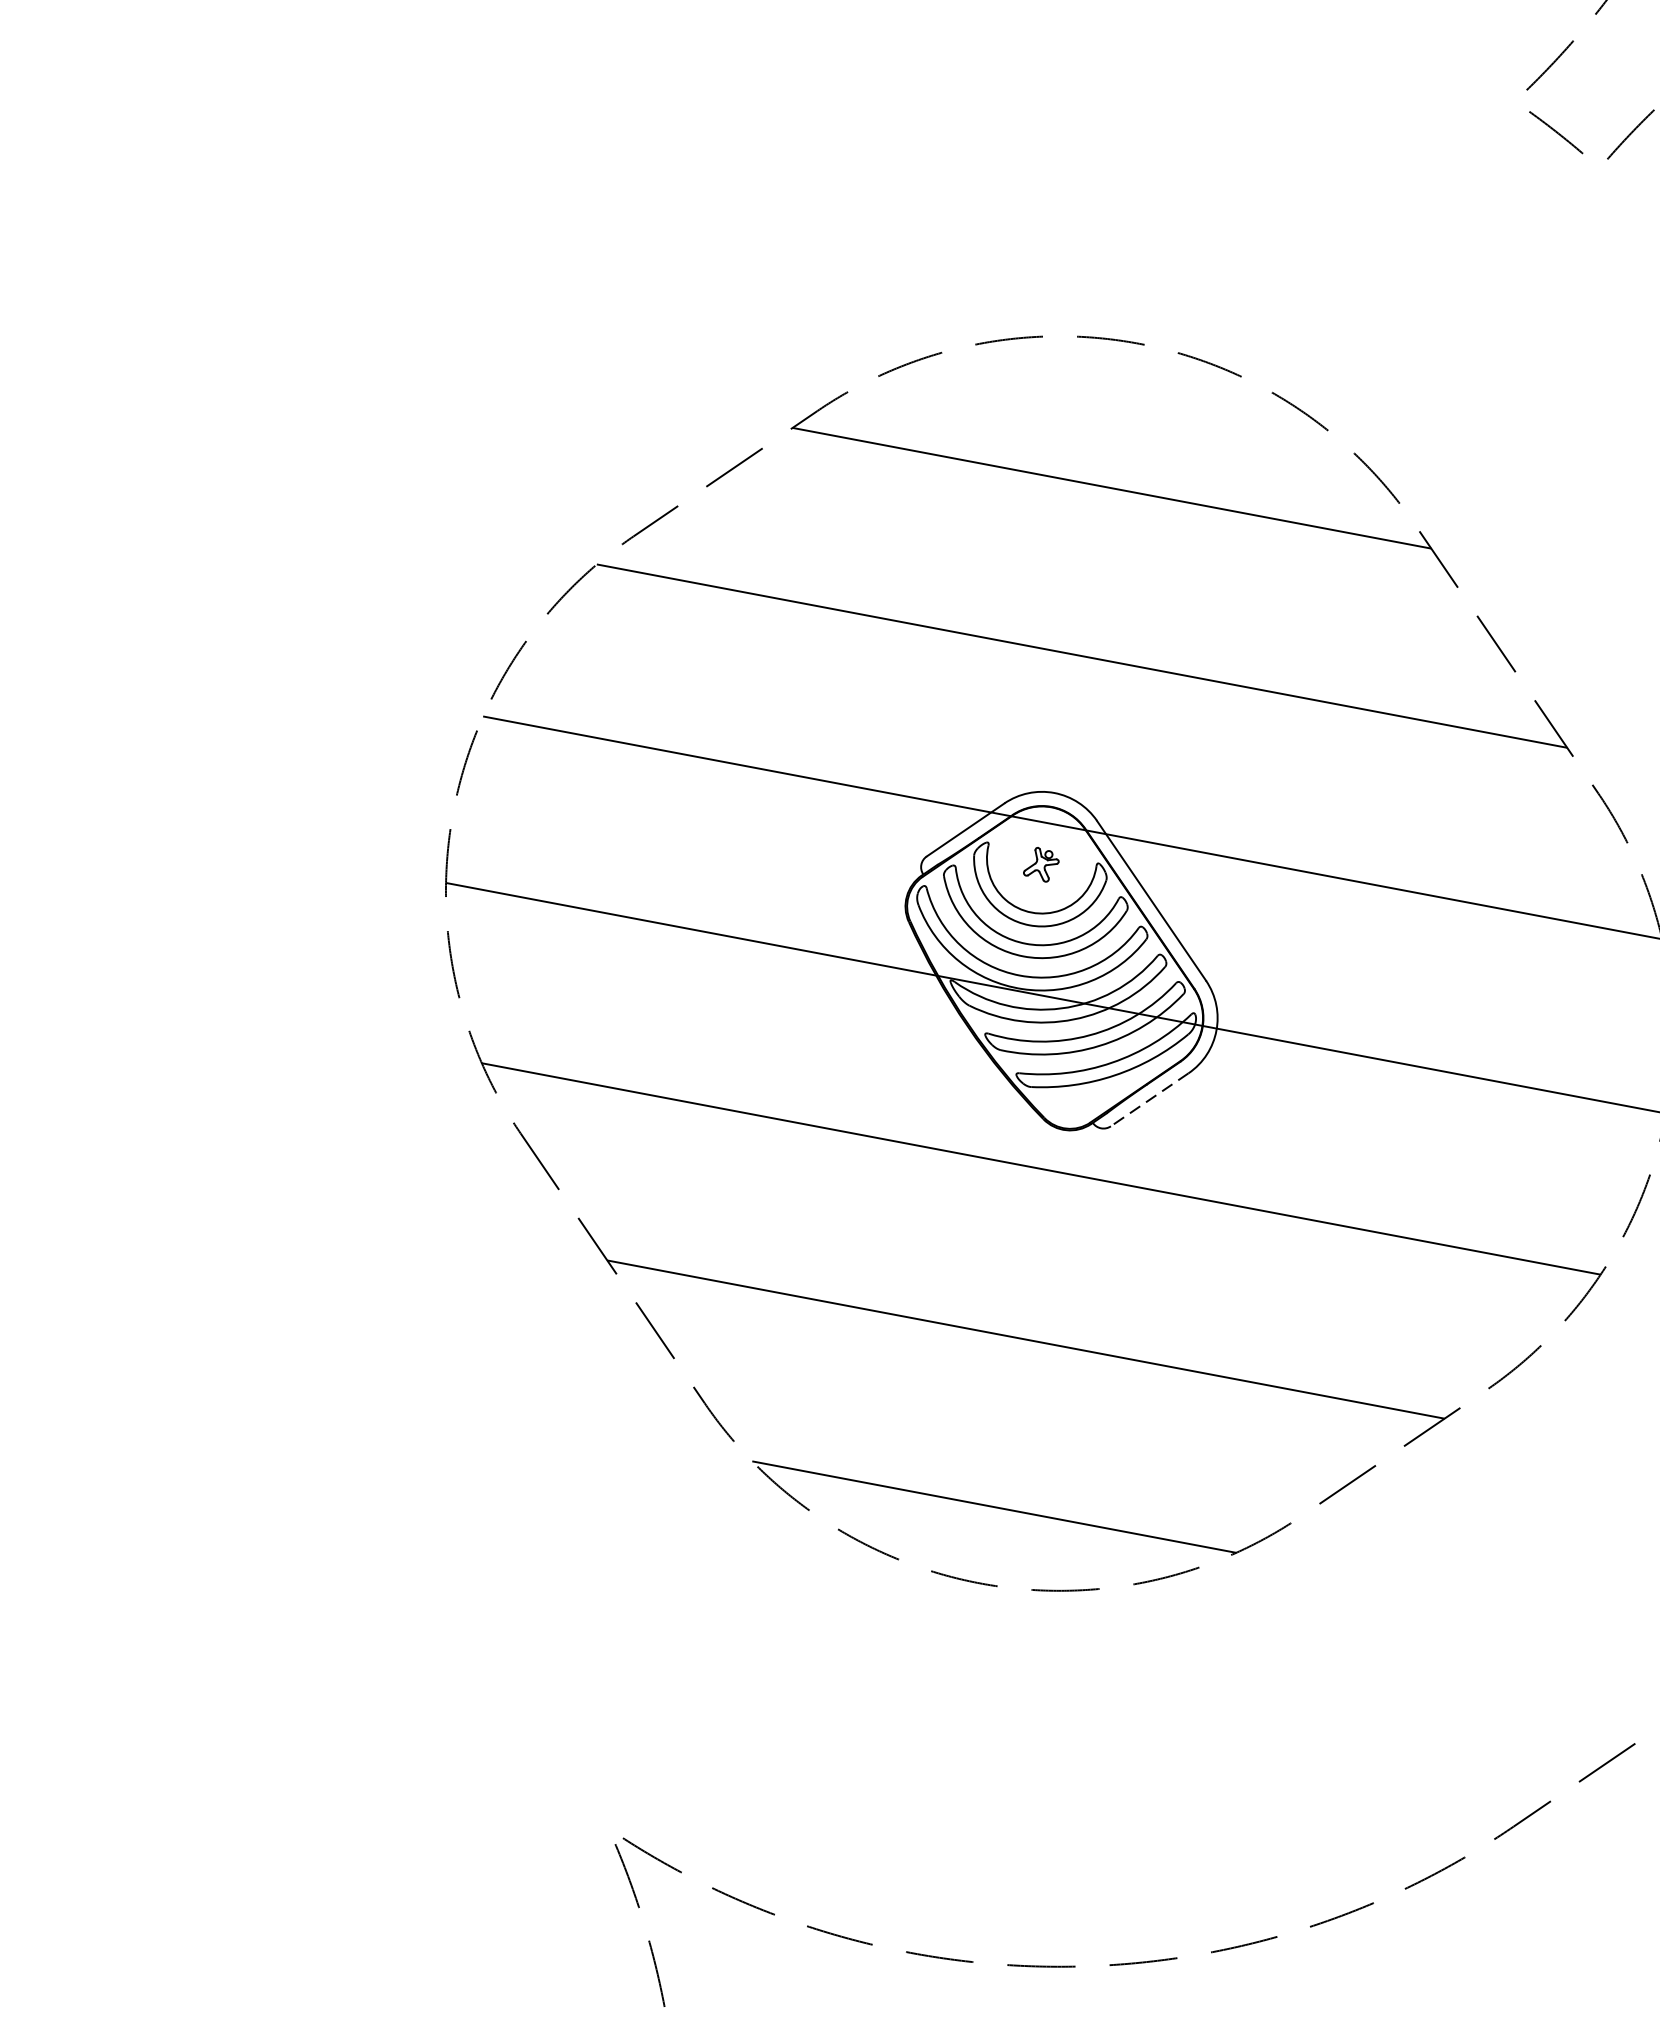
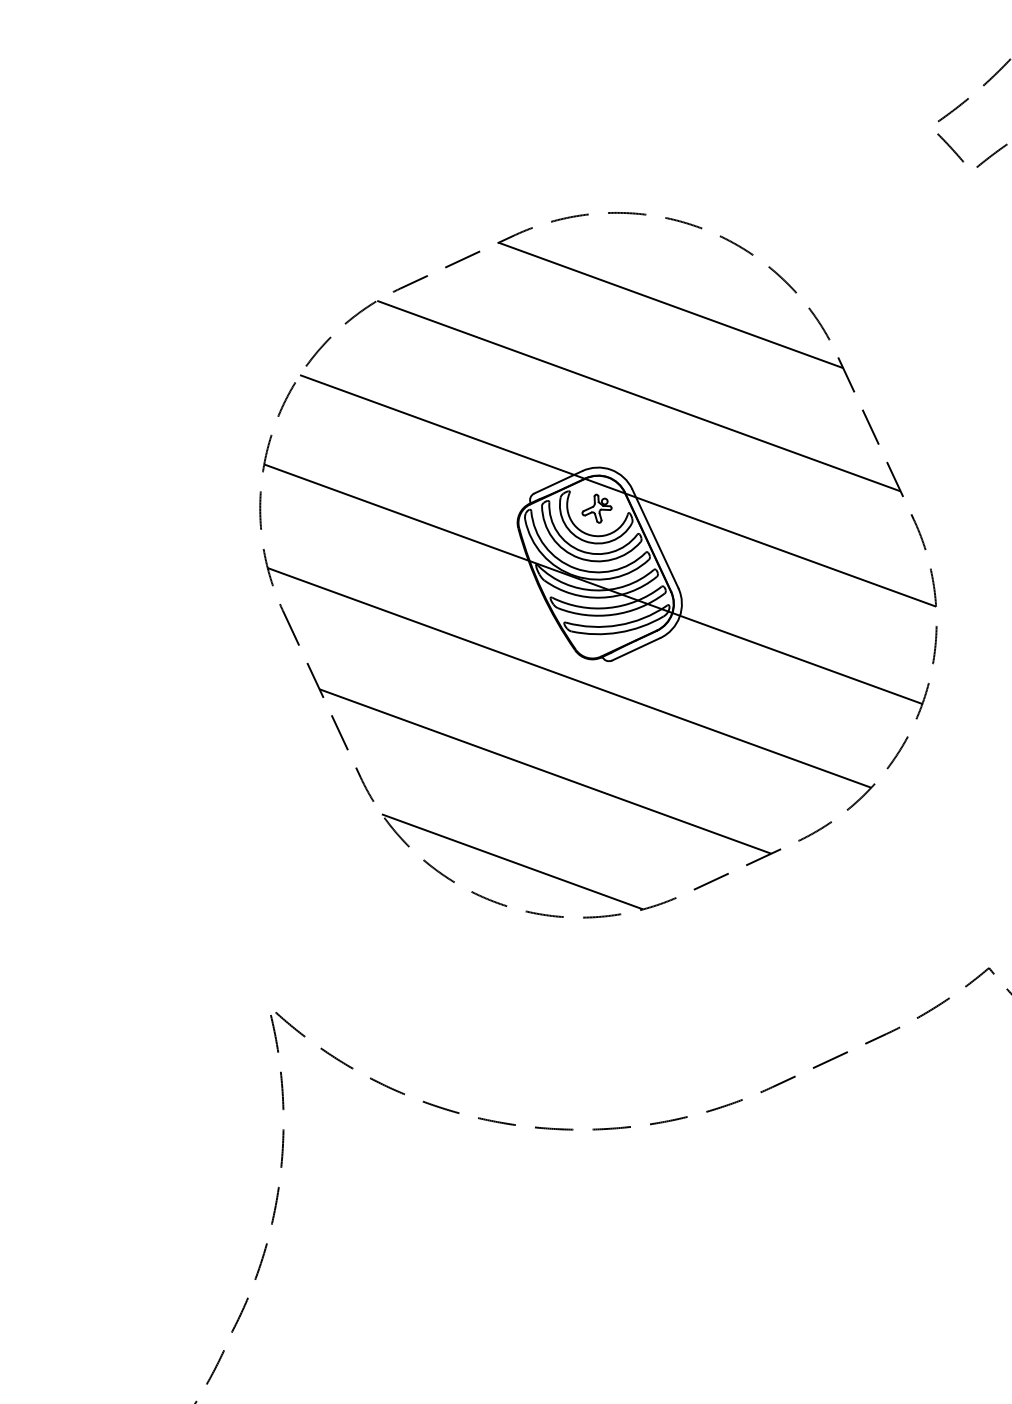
part: (1039, 864) -> (596, 508), size x1.43
line: (1150, 1100) -> (636, 649), dashed -> solid

